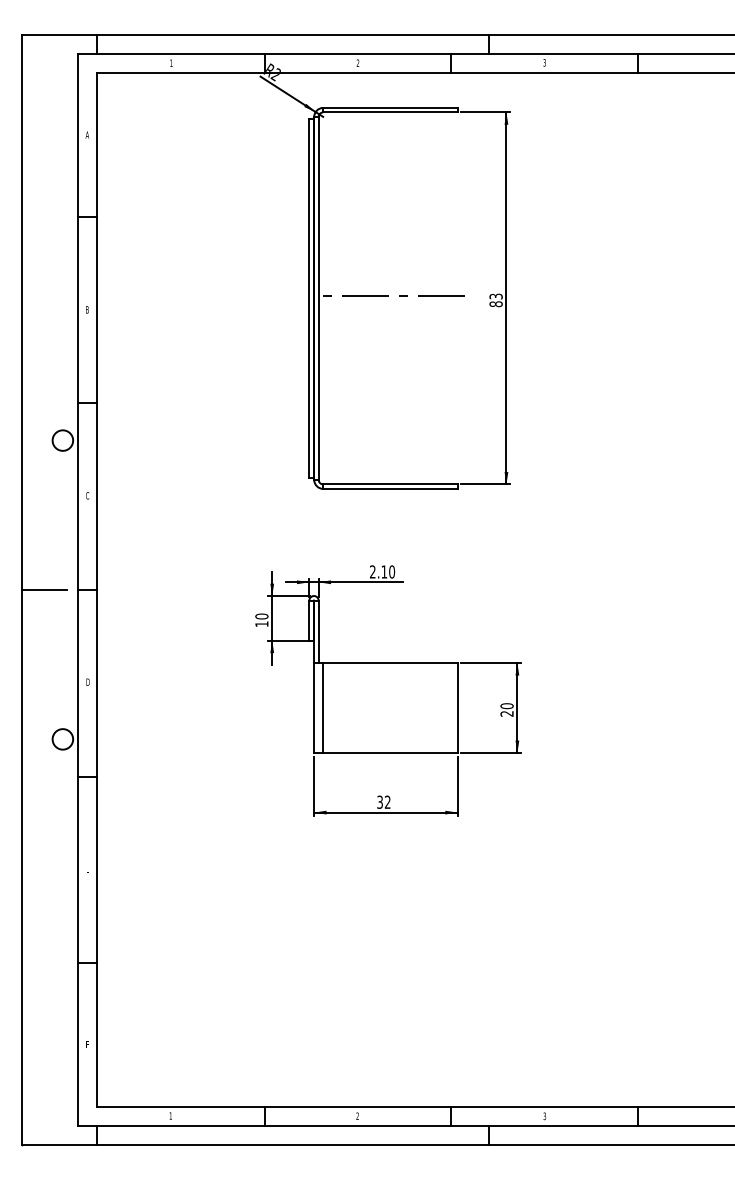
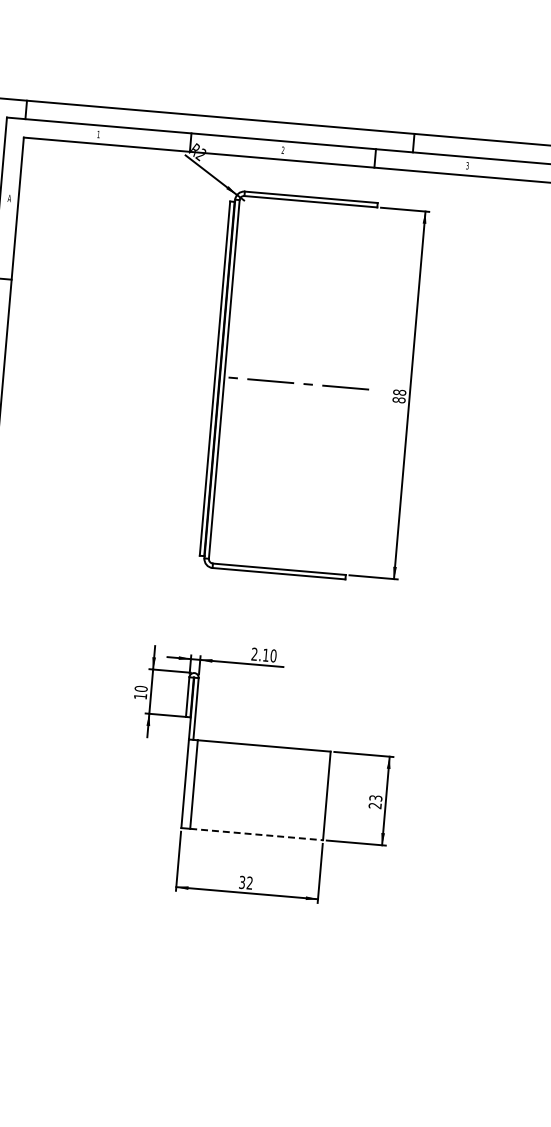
text: (495, 296) -> (399, 392), 83 -> 88
text: (506, 706) -> (375, 798), 20 -> 23
line: (390, 752) -> (256, 834), solid -> dashed

